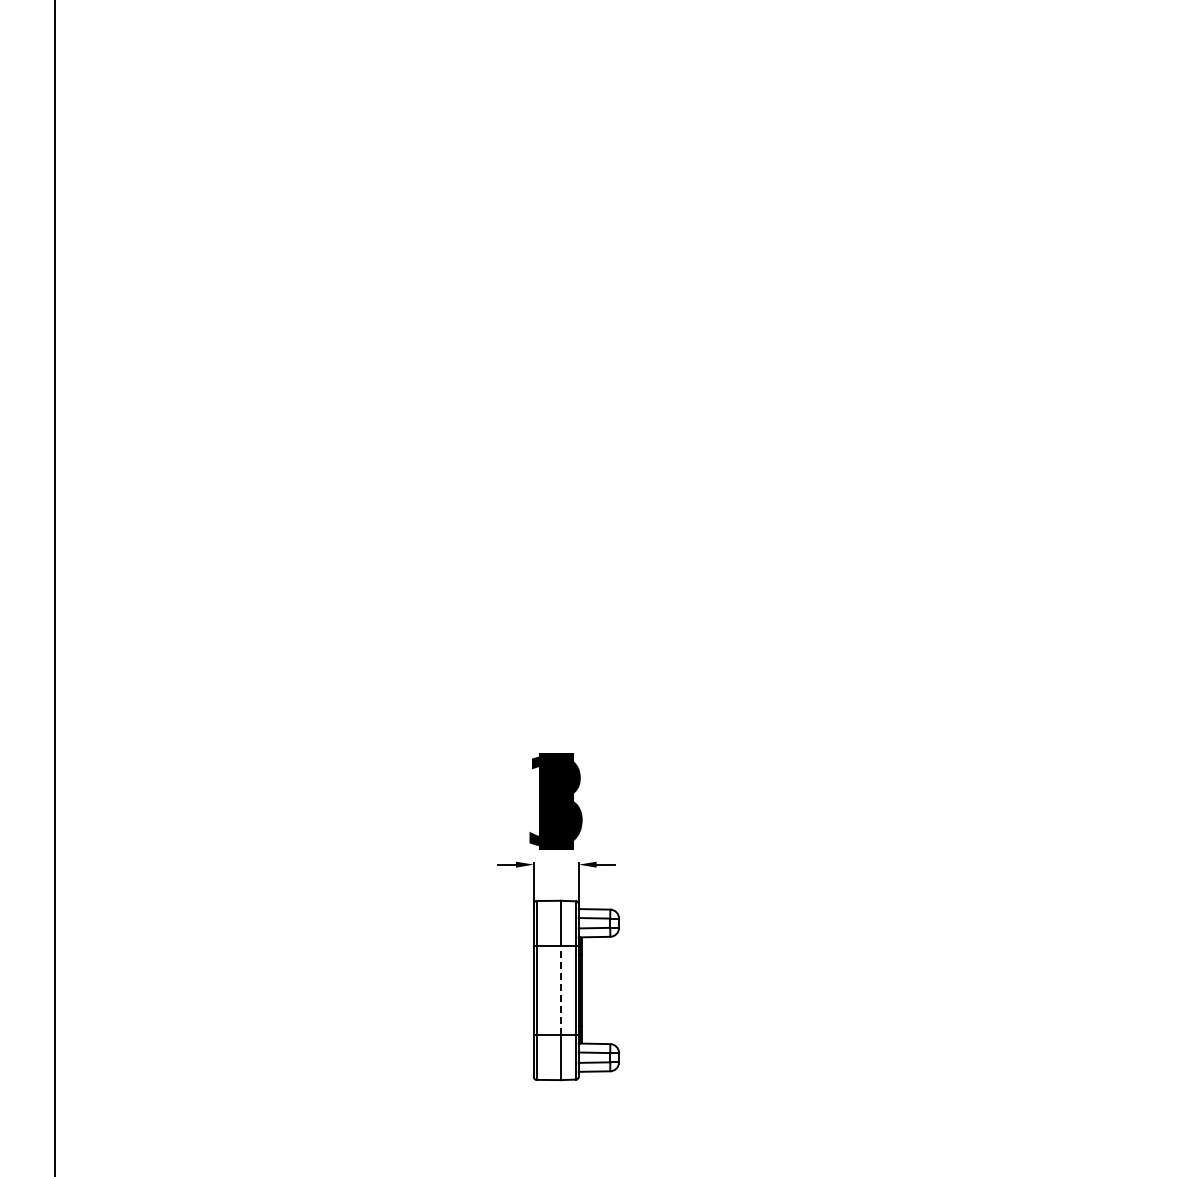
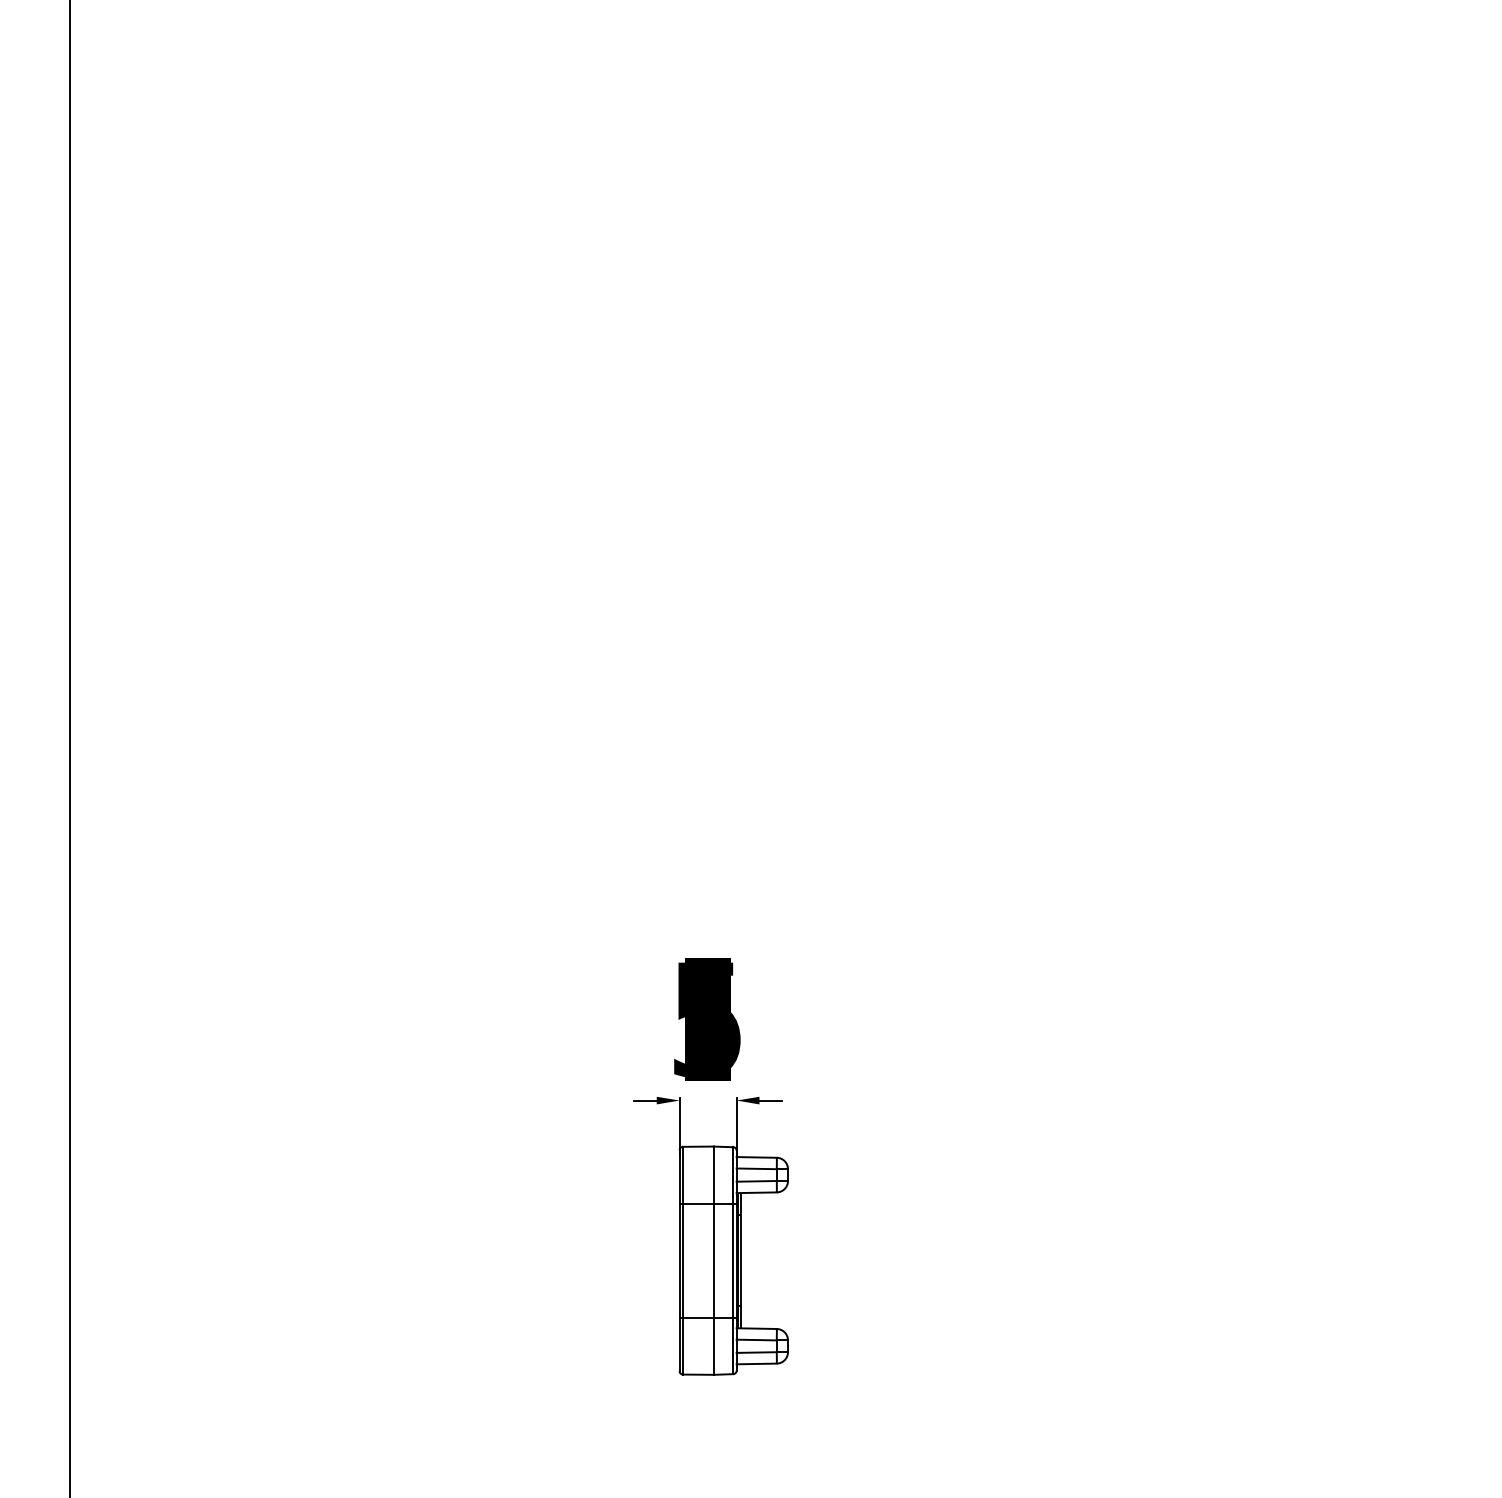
text: (555, 801) -> (707, 1020), 3 -> 5
line: (560, 990) -> (713, 1260), dashed -> solid

